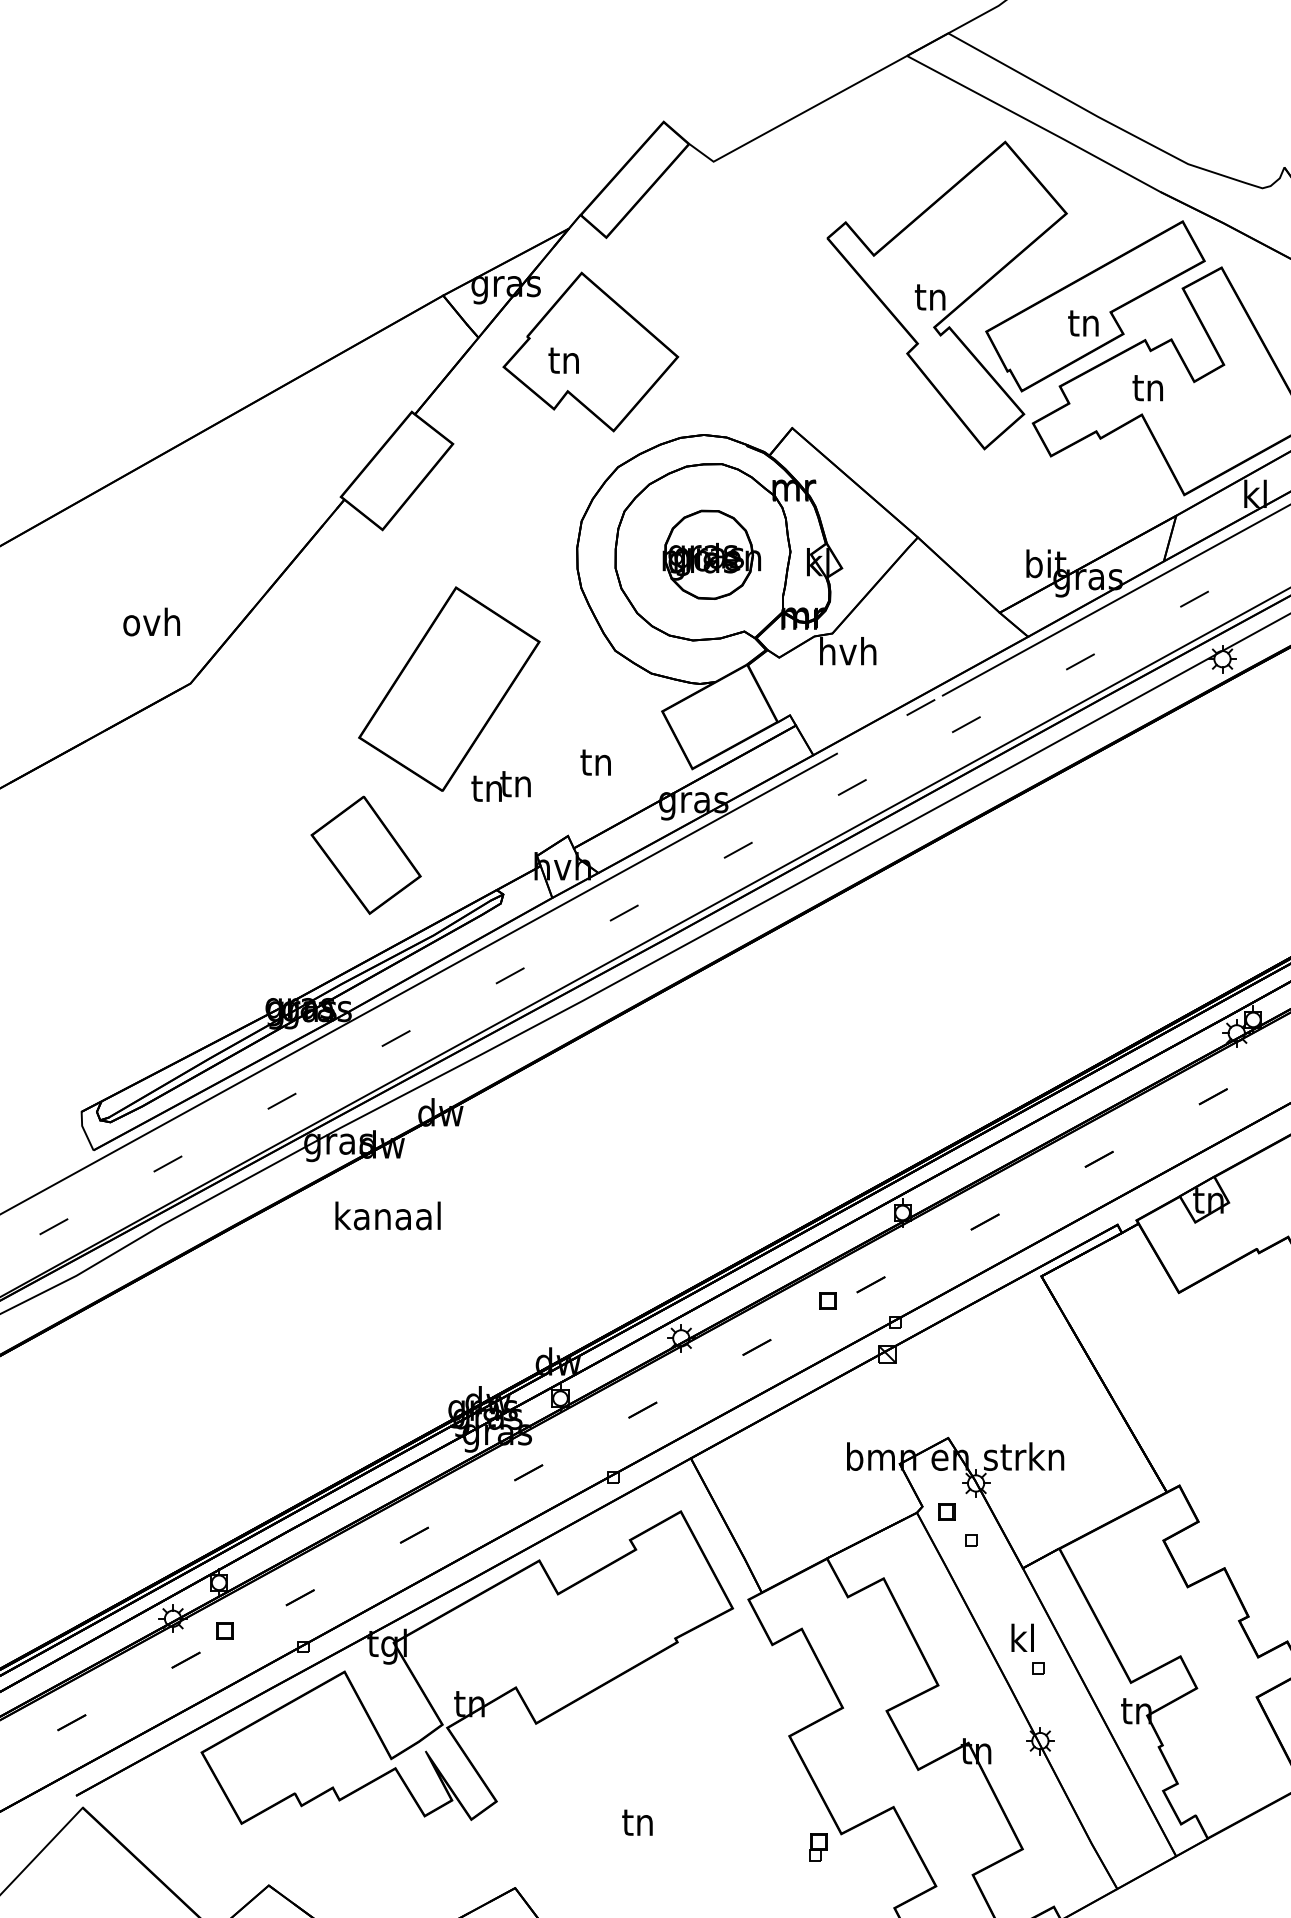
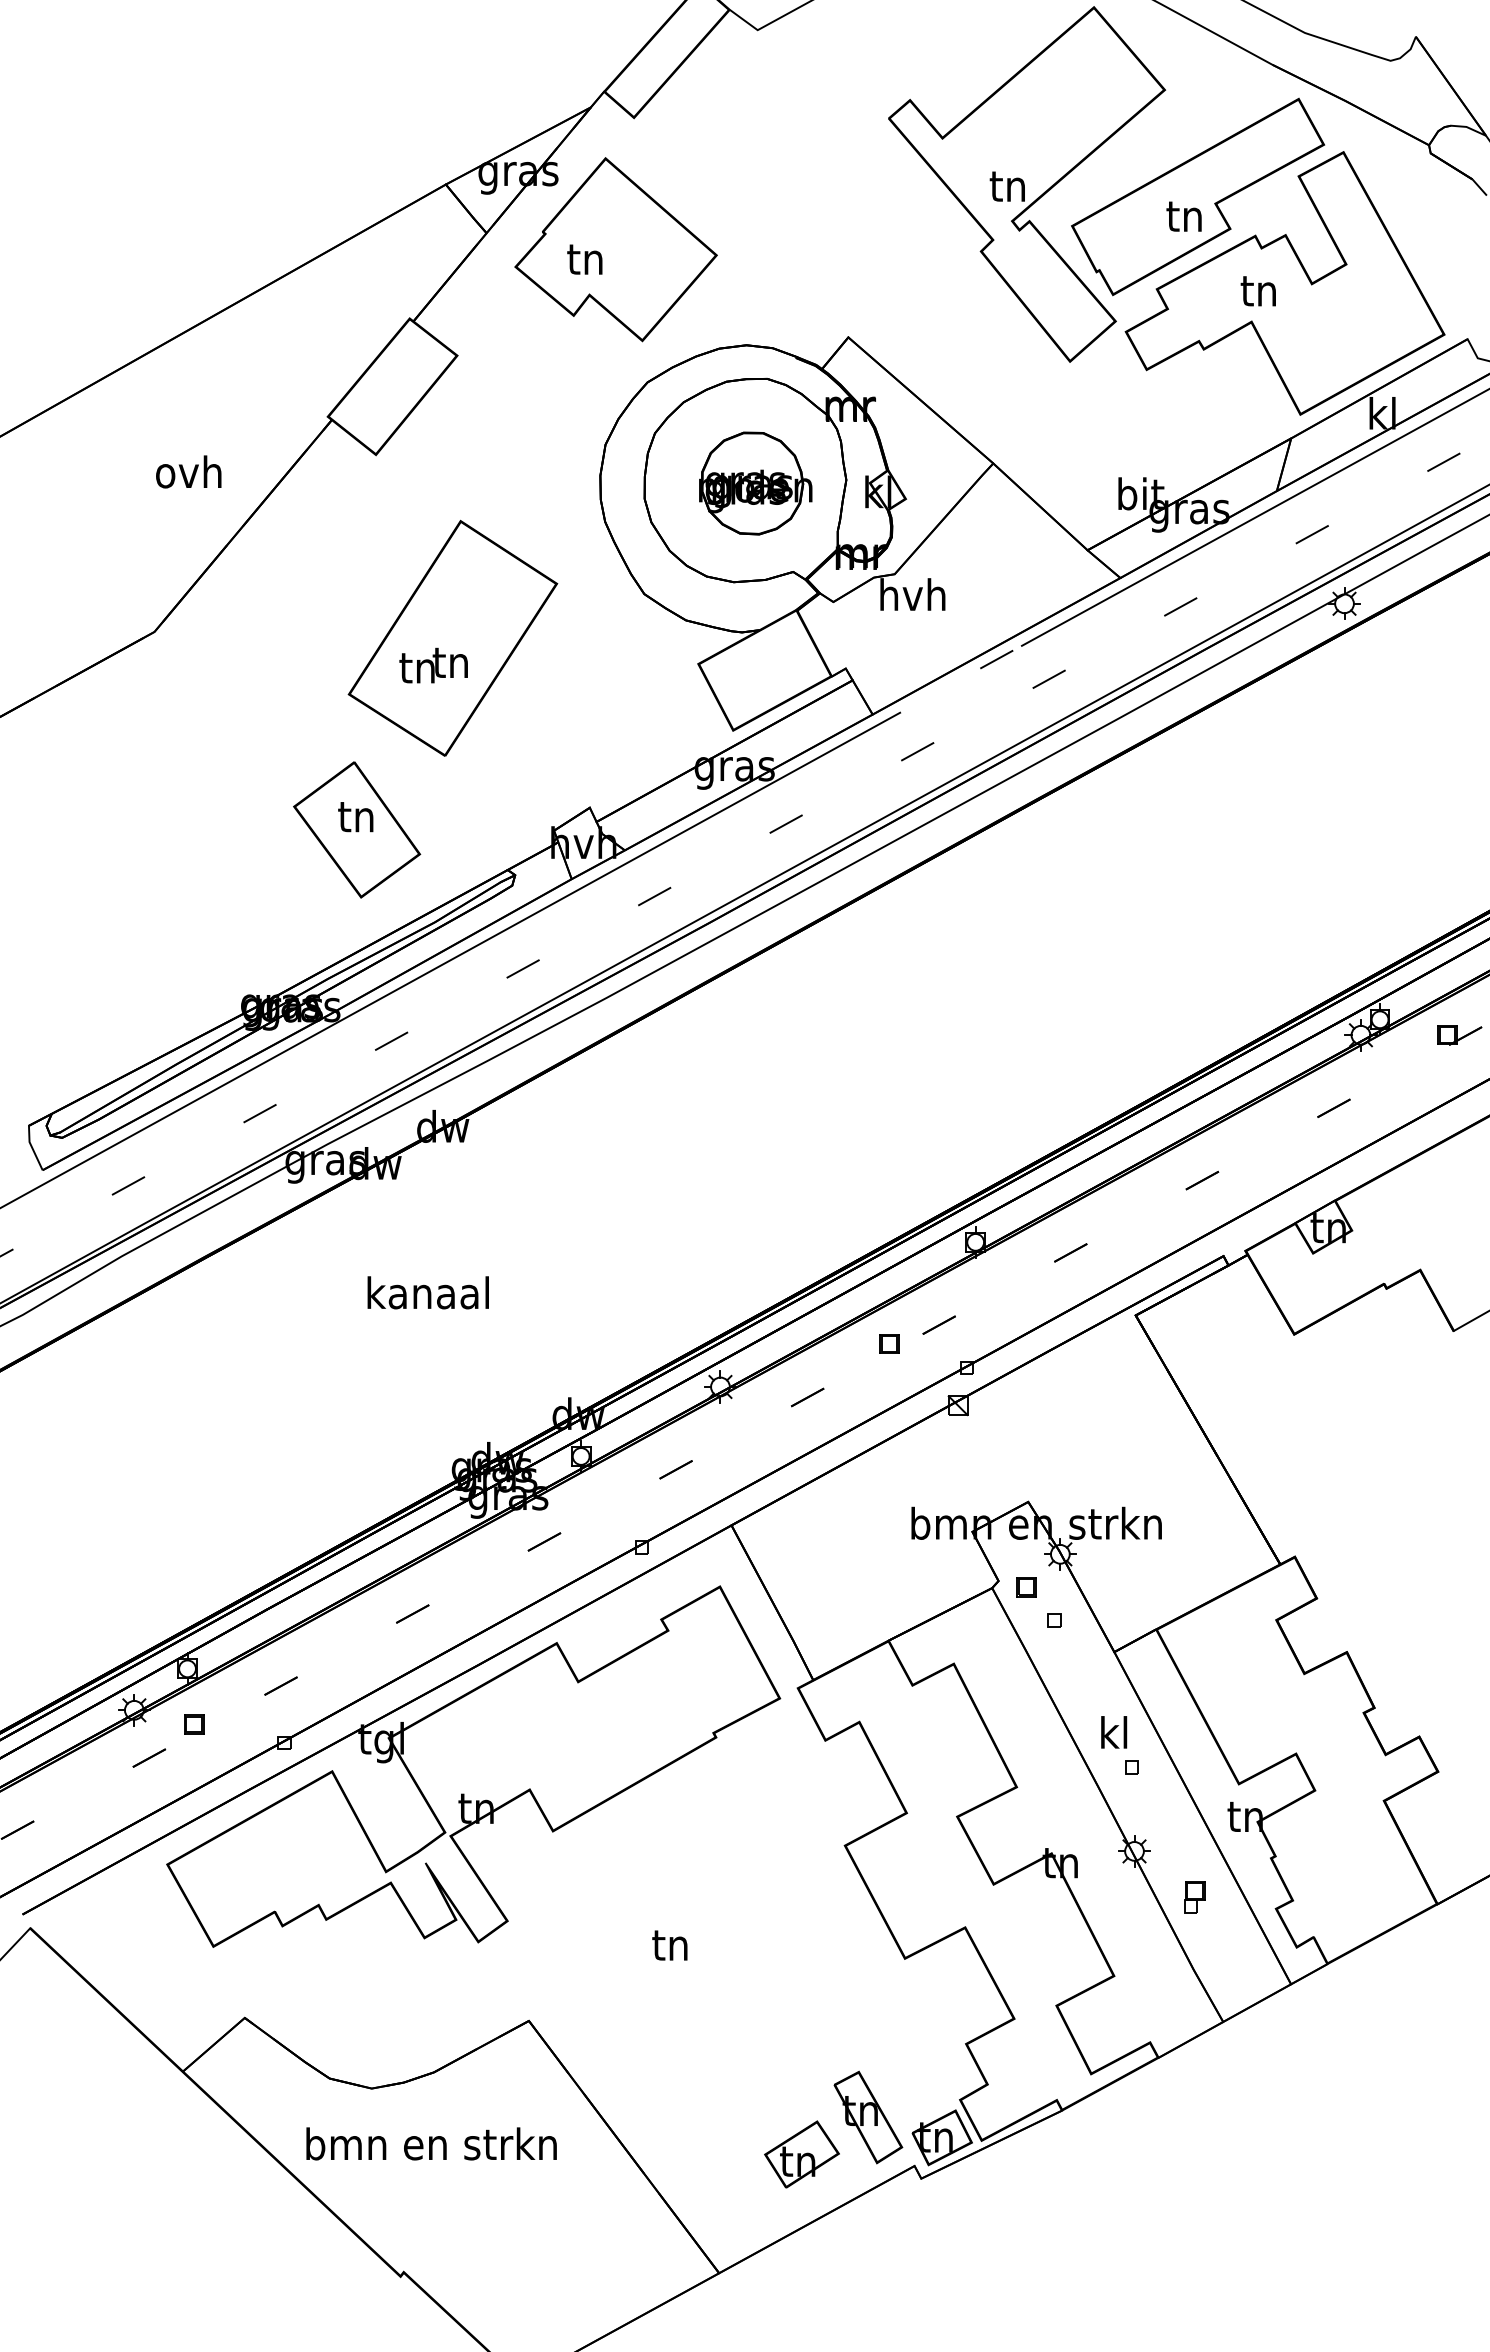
text: (151, 621) -> (188, 471), moved
text: (595, 762) -> (355, 817), moved
text: (500, 786) -> (433, 665), moved
text: (387, 1215) -> (427, 1292), moved
part: (818, 1847) -> (1194, 1897), moved

